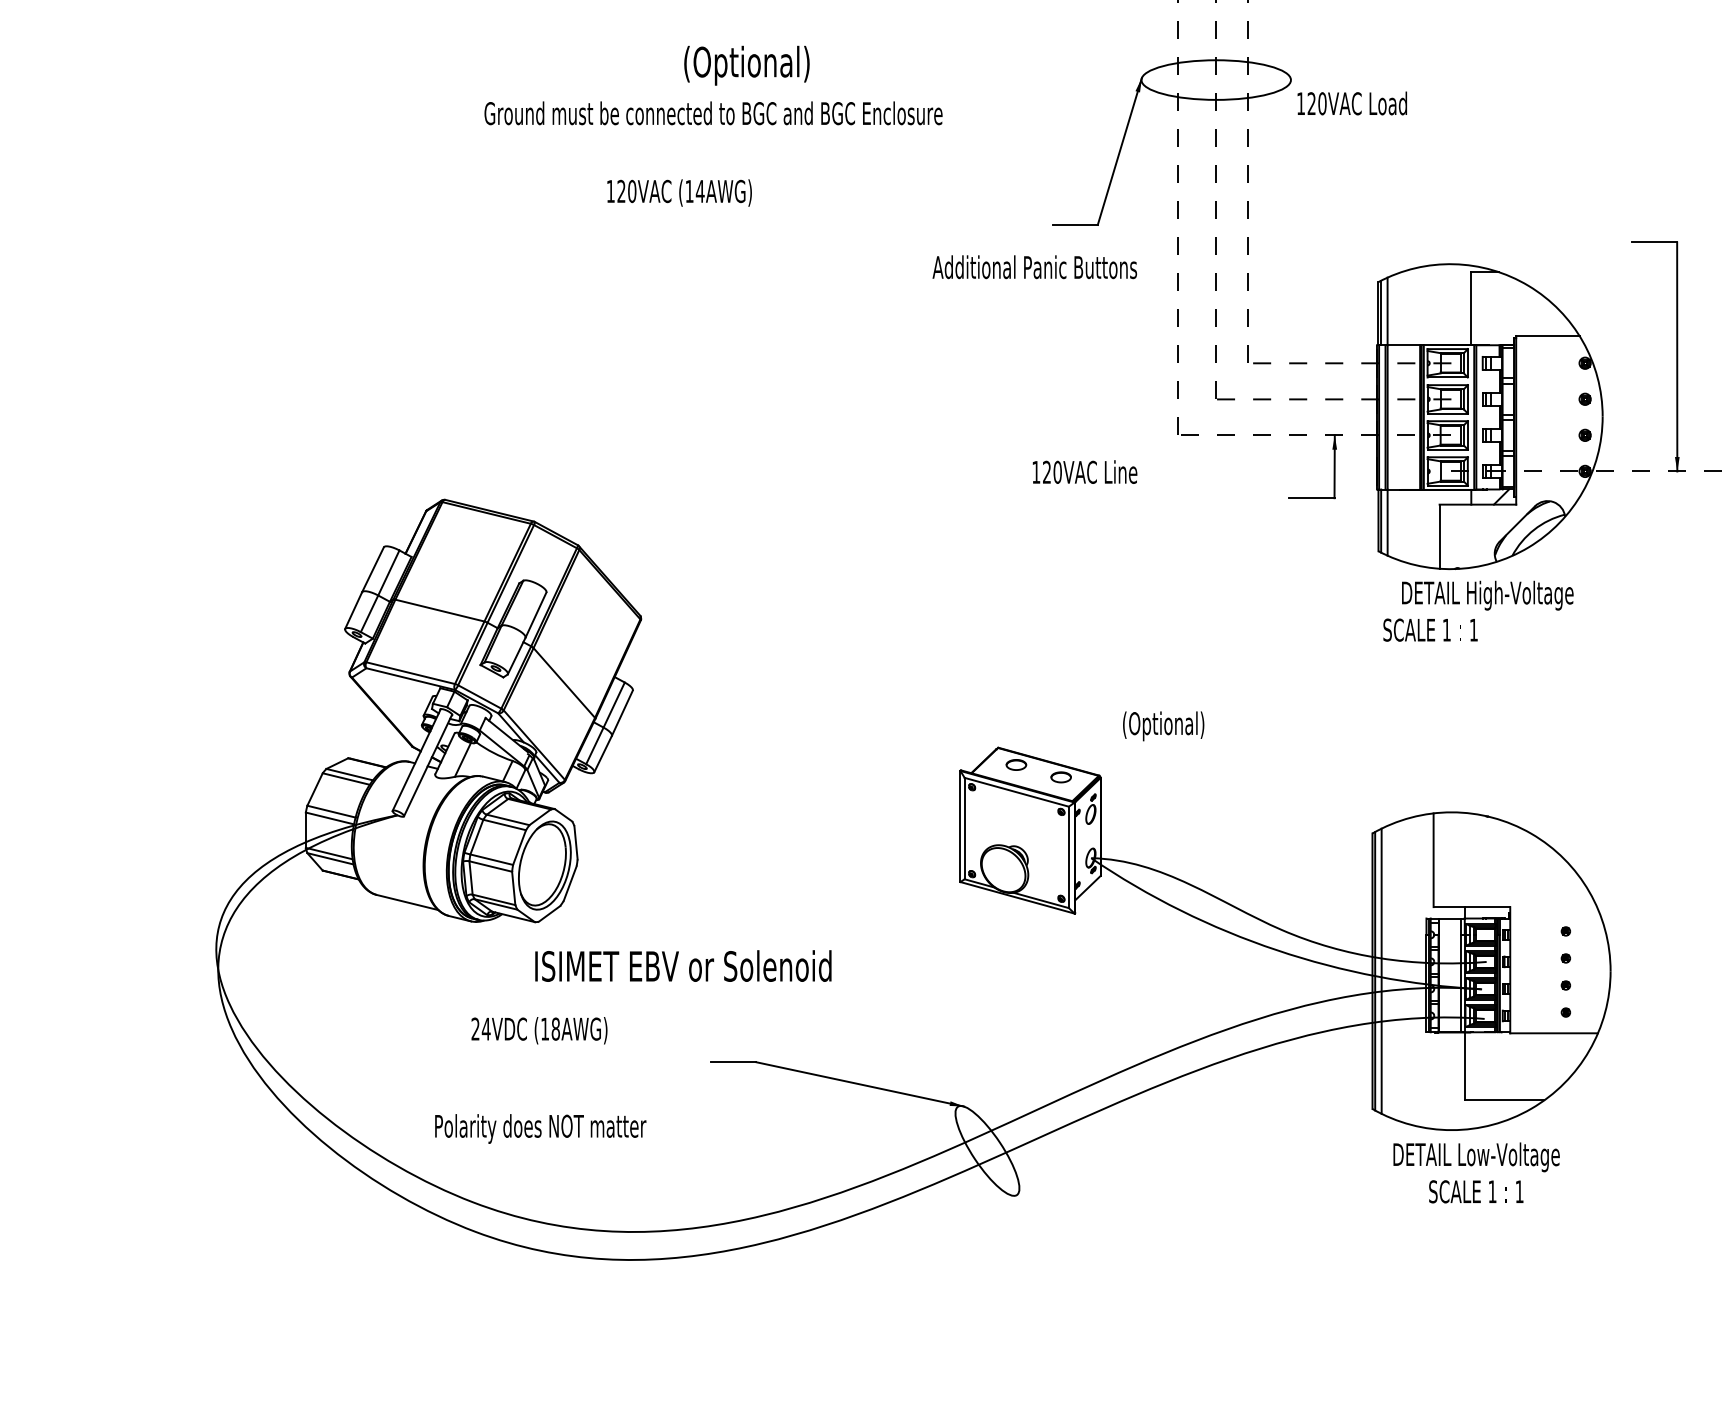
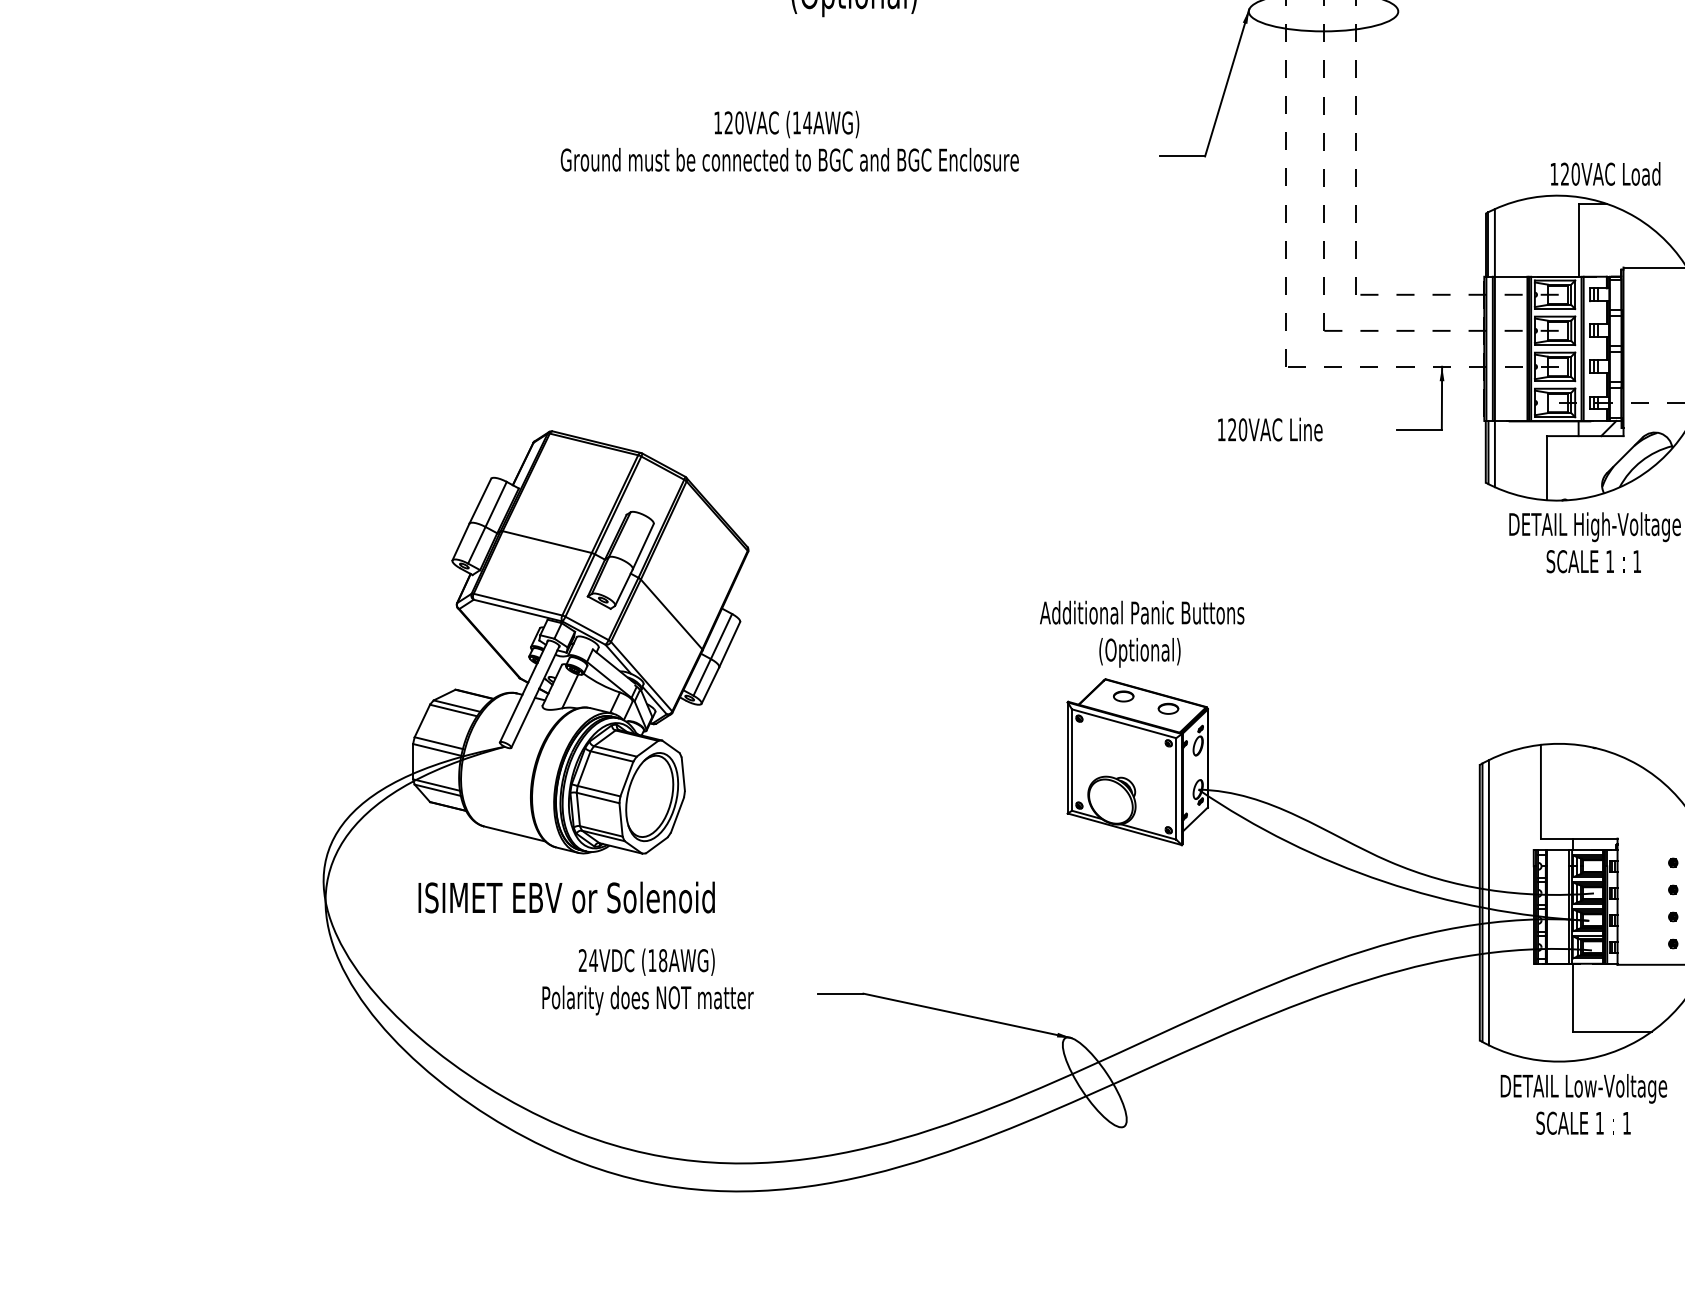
text: (1351, 103) -> (1604, 173), moved
text: (713, 113) -> (789, 159), moved
text: (1034, 267) -> (1141, 612), moved
text: (1084, 471) -> (1269, 428), moved
text: (1430, 629) -> (1593, 560), moved
text: (1163, 726) -> (1139, 652), moved
text: (683, 965) -> (566, 896), moved
text: (540, 1128) -> (647, 999), moved

